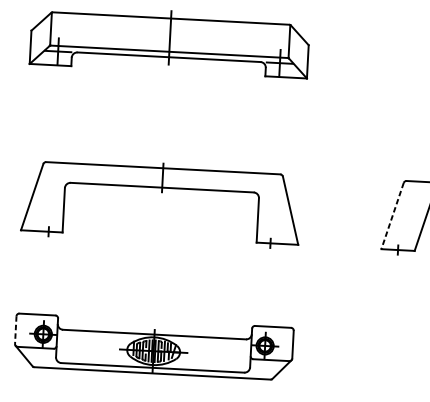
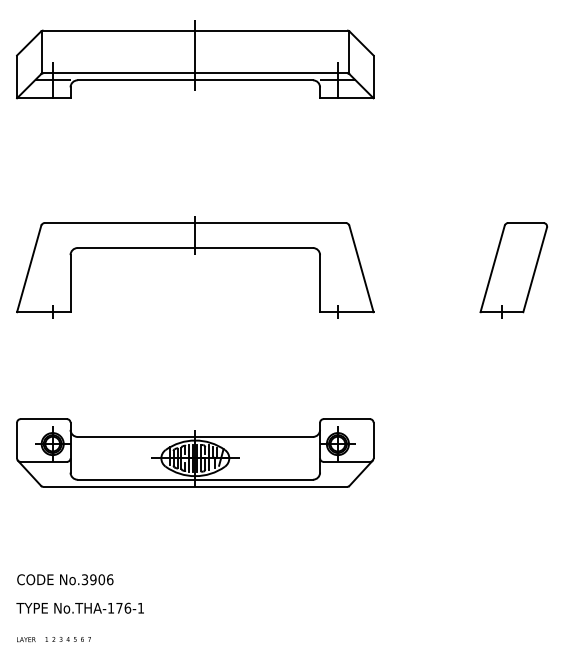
line: (392, 215) -> (492, 268), dashed -> solid
line: (16, 330) -> (17, 440), dashed -> solid

